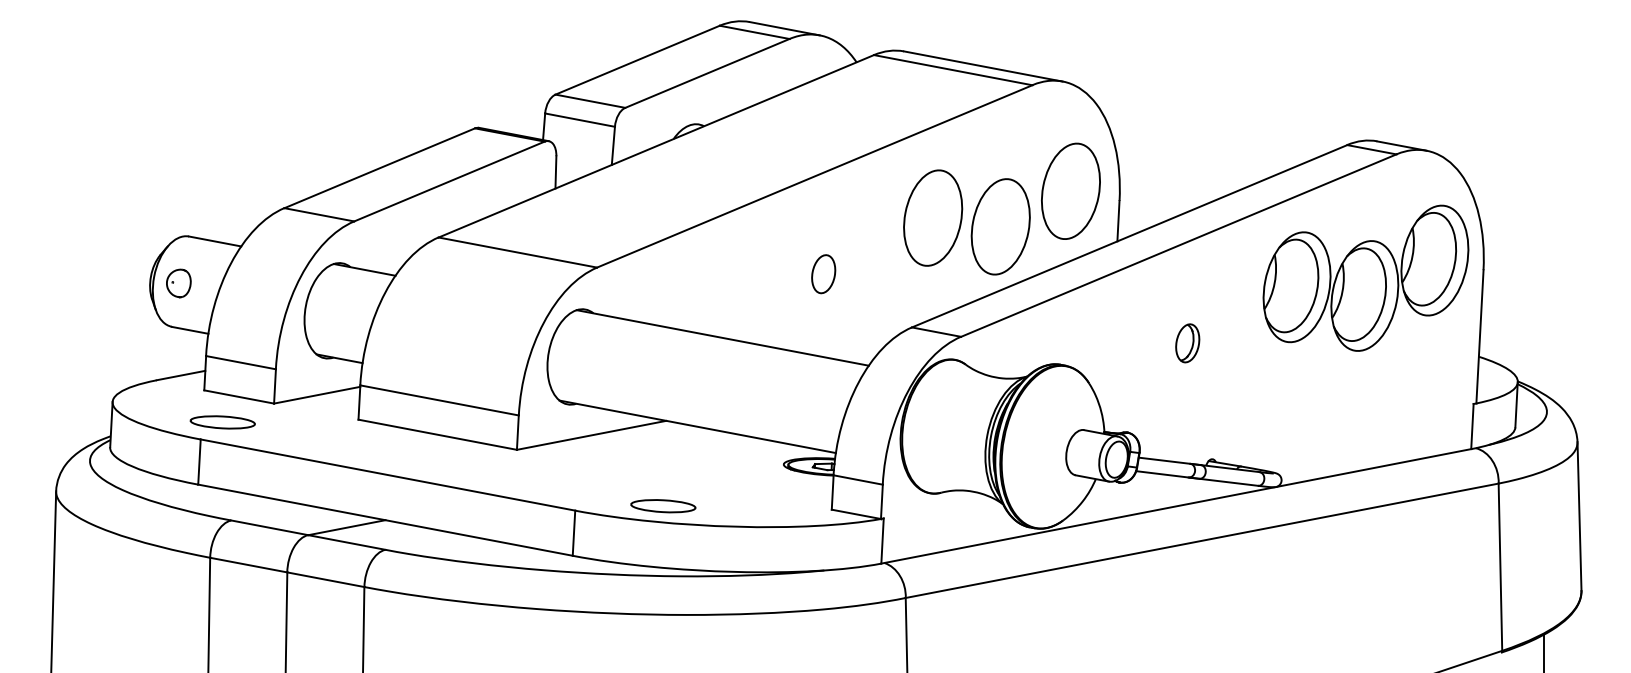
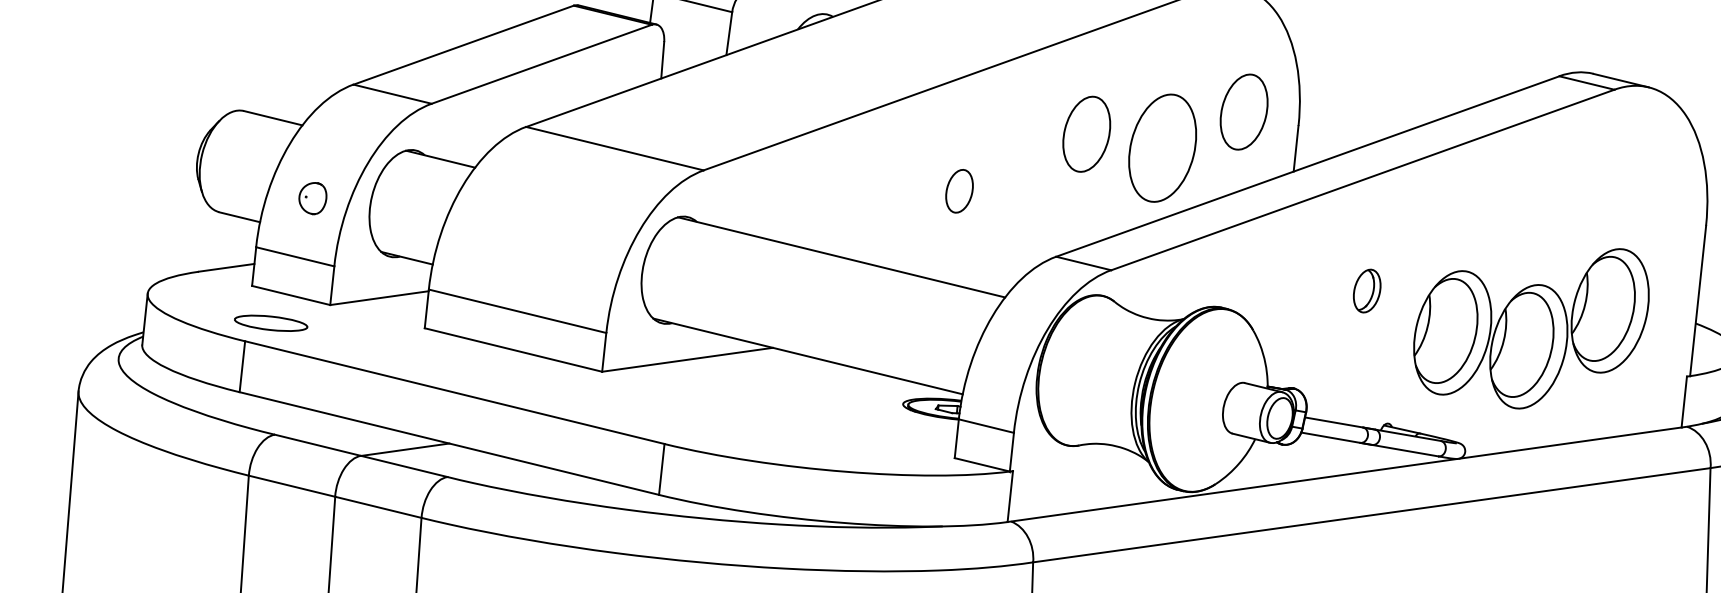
part: (1070, 190) -> (1243, 111), size x0.7
part: (933, 217) -> (1087, 133), size x0.7
part: (1365, 277) -> (1530, 325), moved
part: (178, 283) -> (312, 198), moved
part: (663, 506) -> (764, 444), removed

